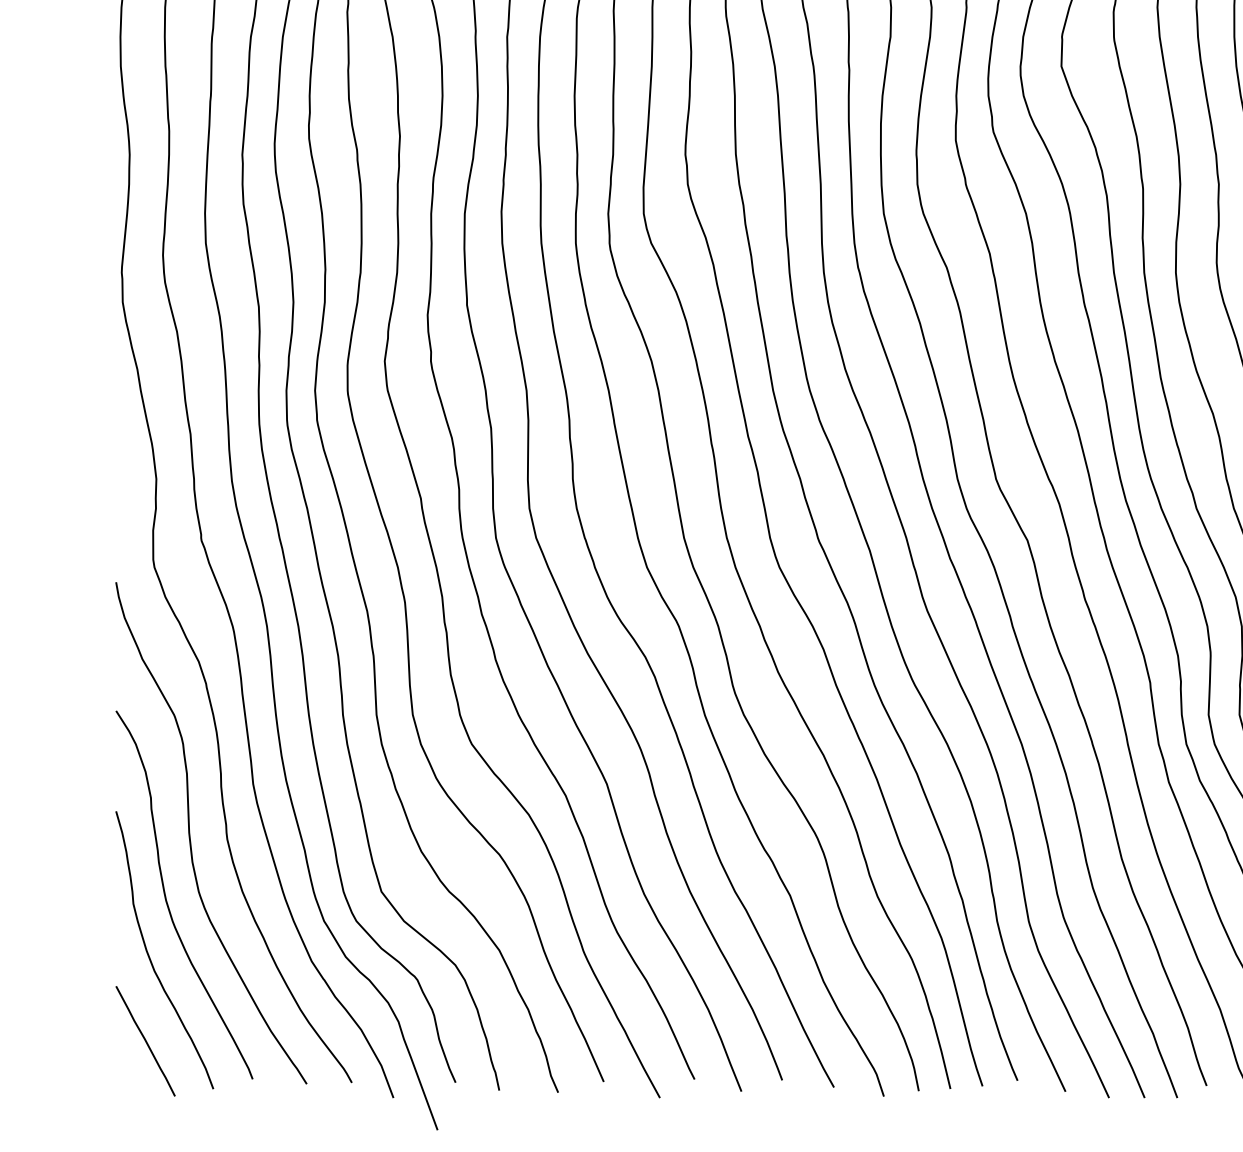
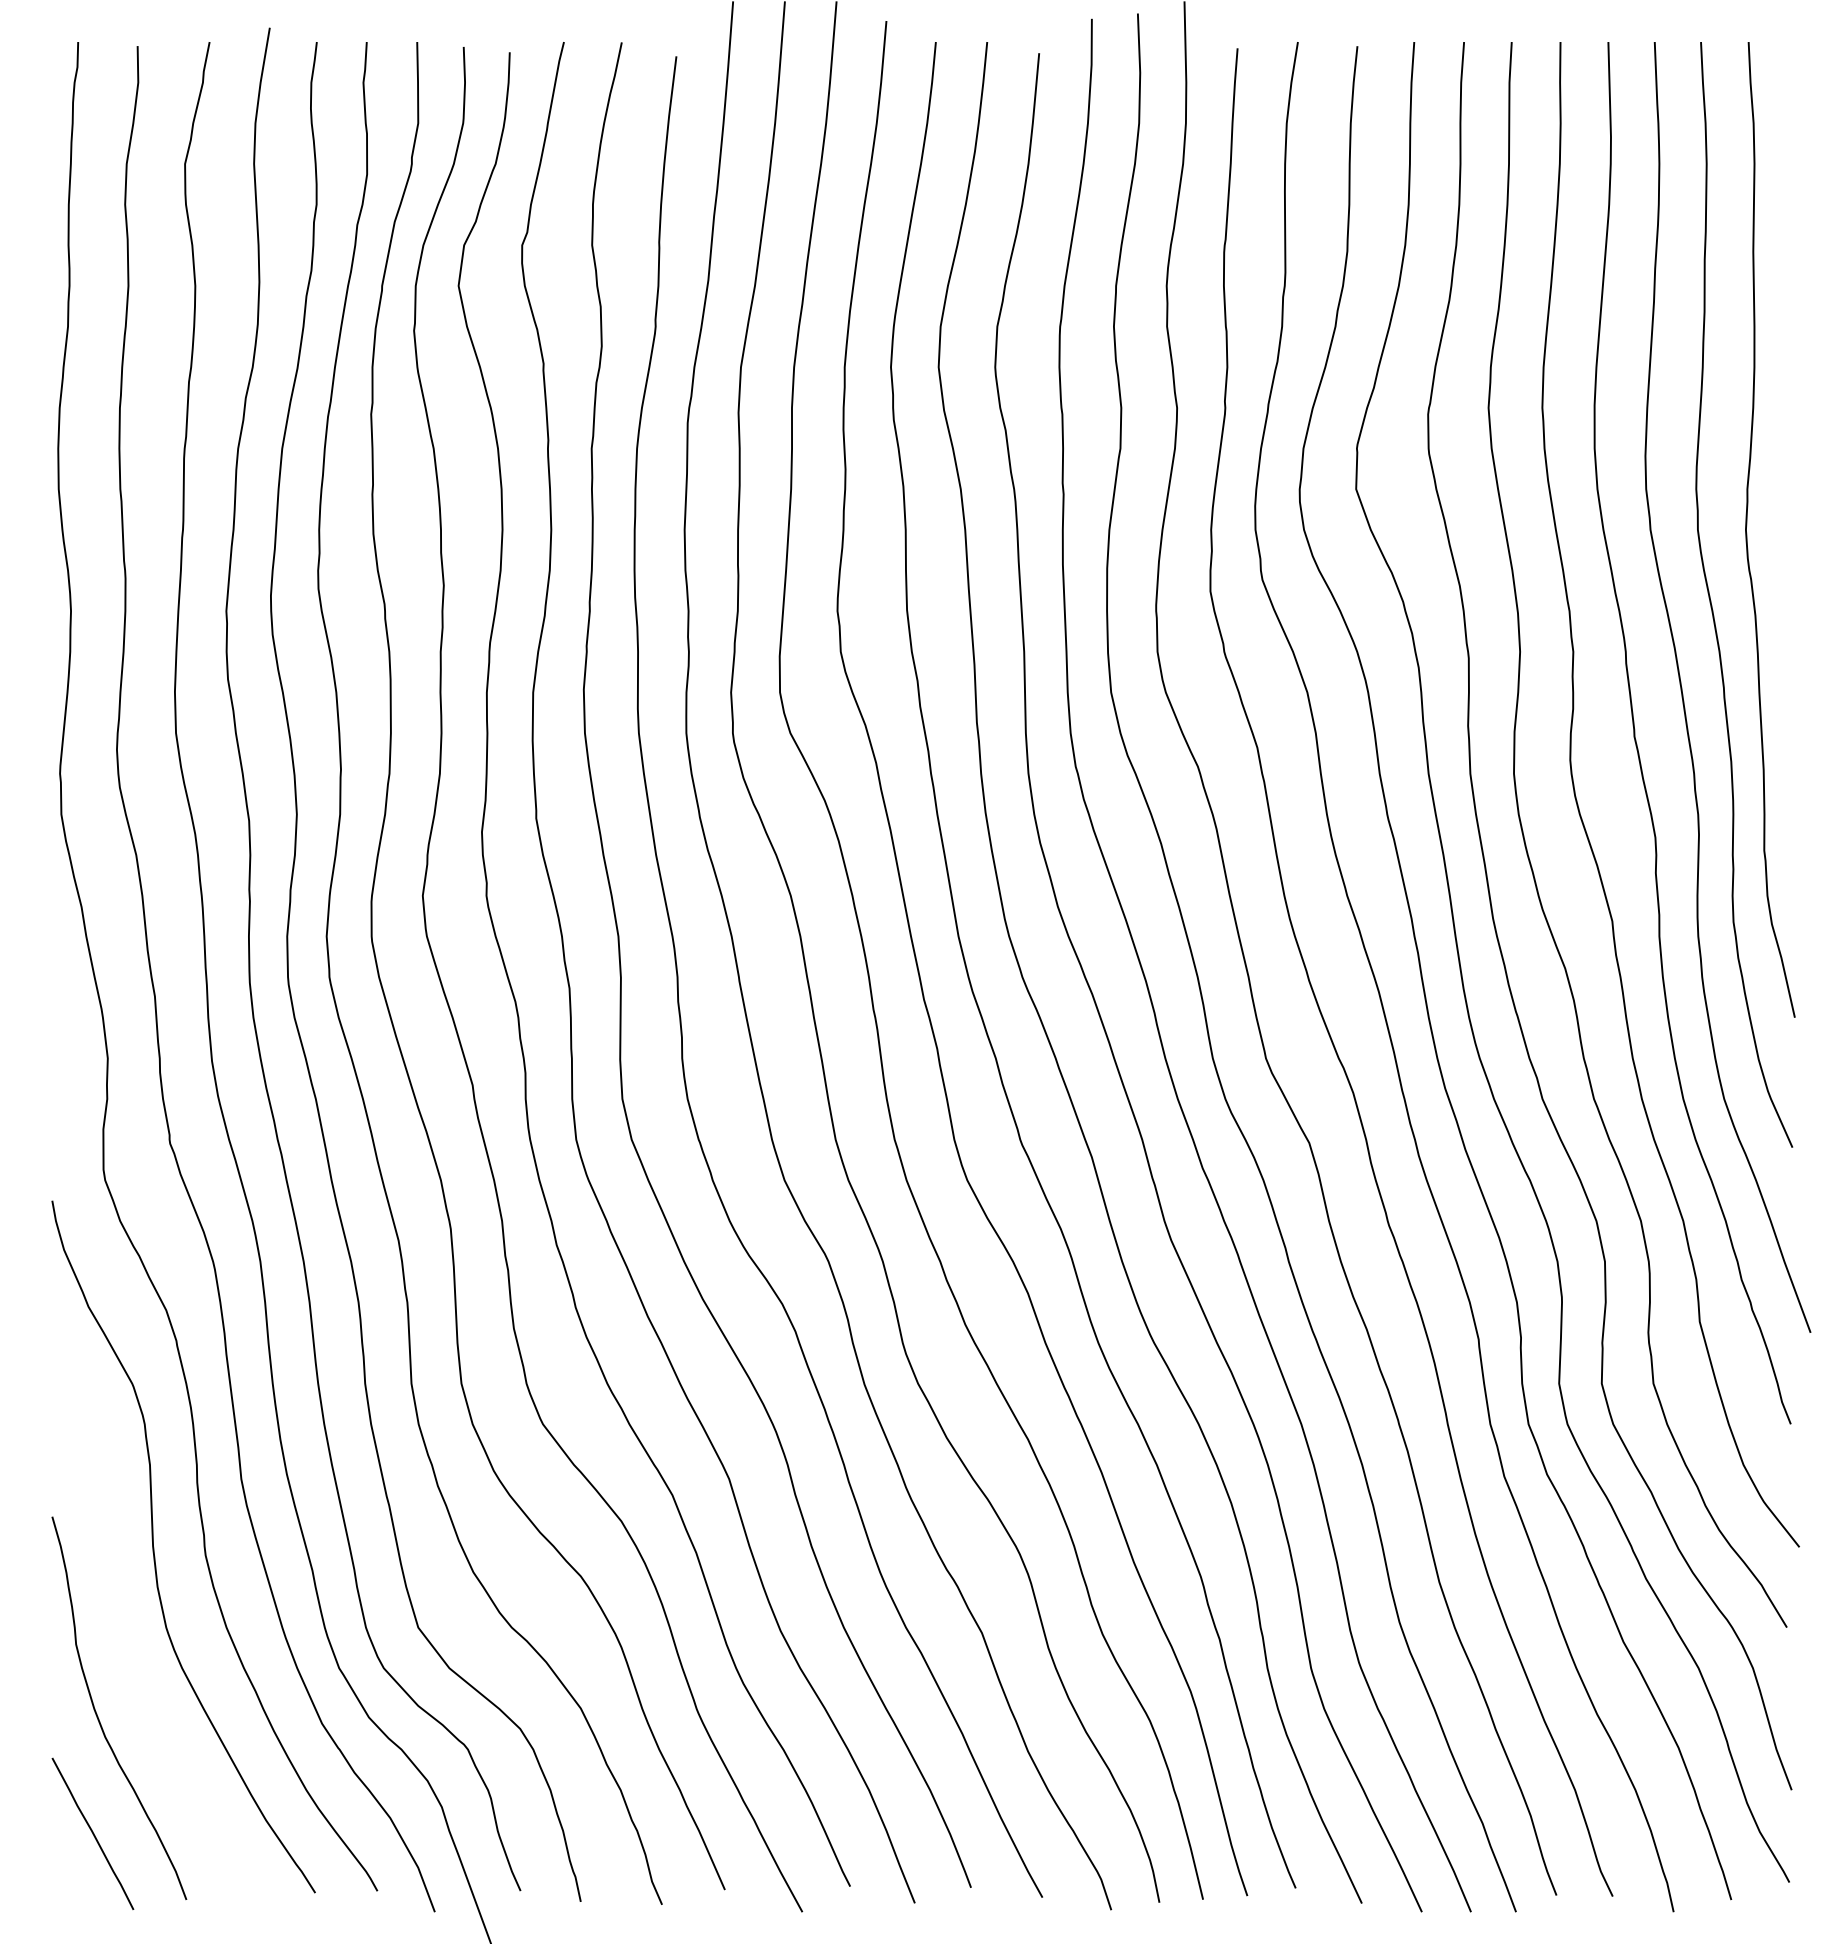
curve: (167, 900) -> (122, 1639), removed

